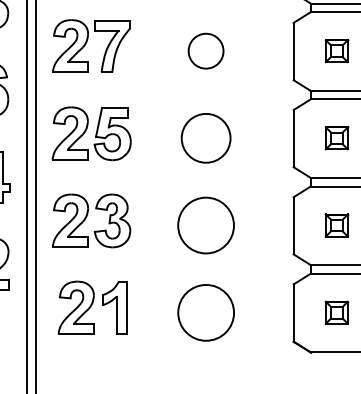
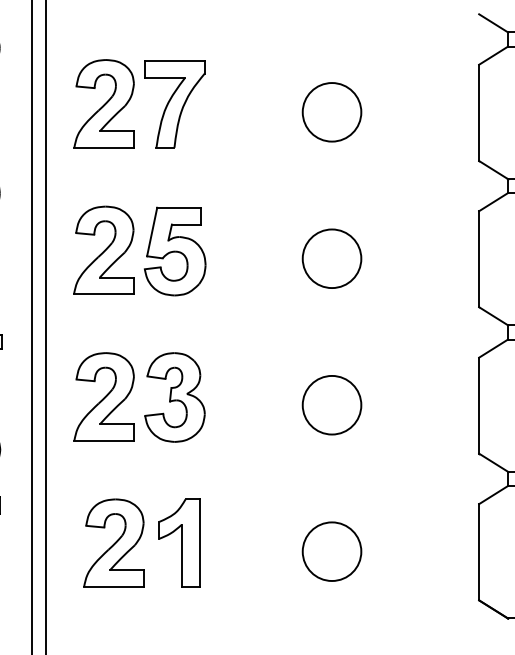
circle: (205, 138) -> (331, 258), size x0.71
circle: (205, 225) -> (331, 405), size x0.62
circle: (205, 312) -> (331, 551), size x0.62

